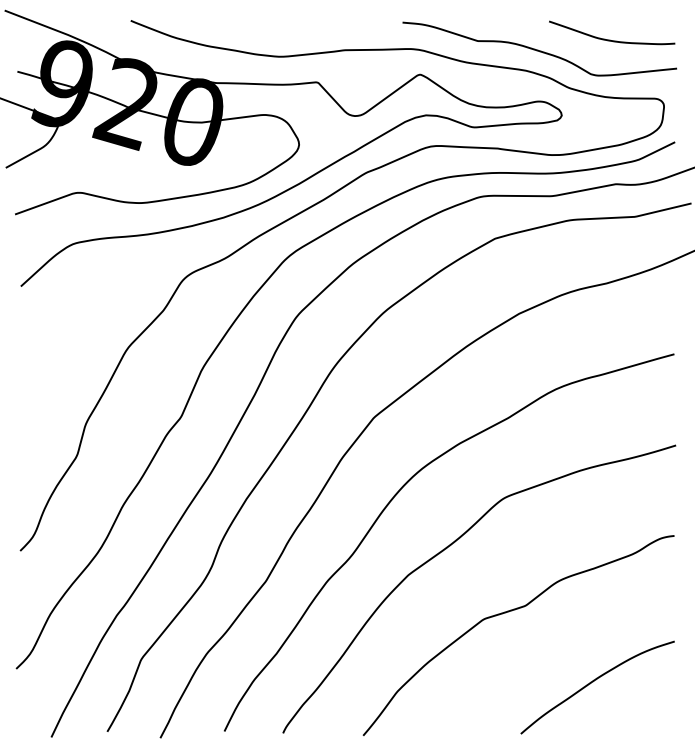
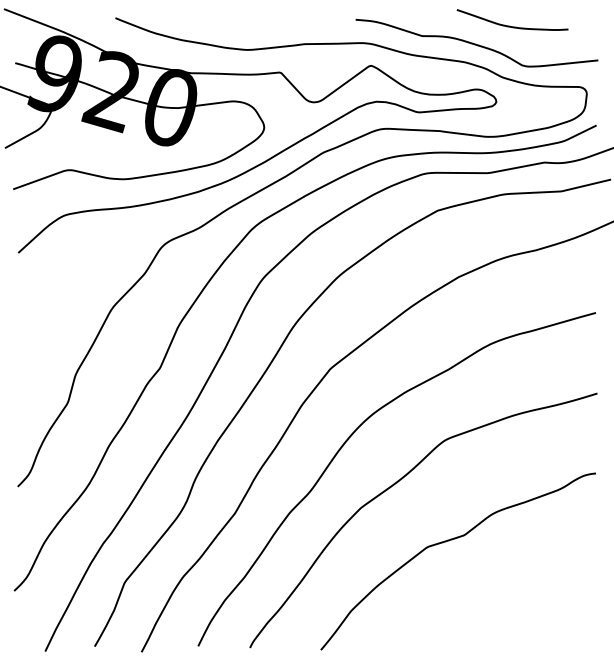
curve: (610, 39) -> (511, 25), moved
curve: (593, 682) -> (524, 603), removed

